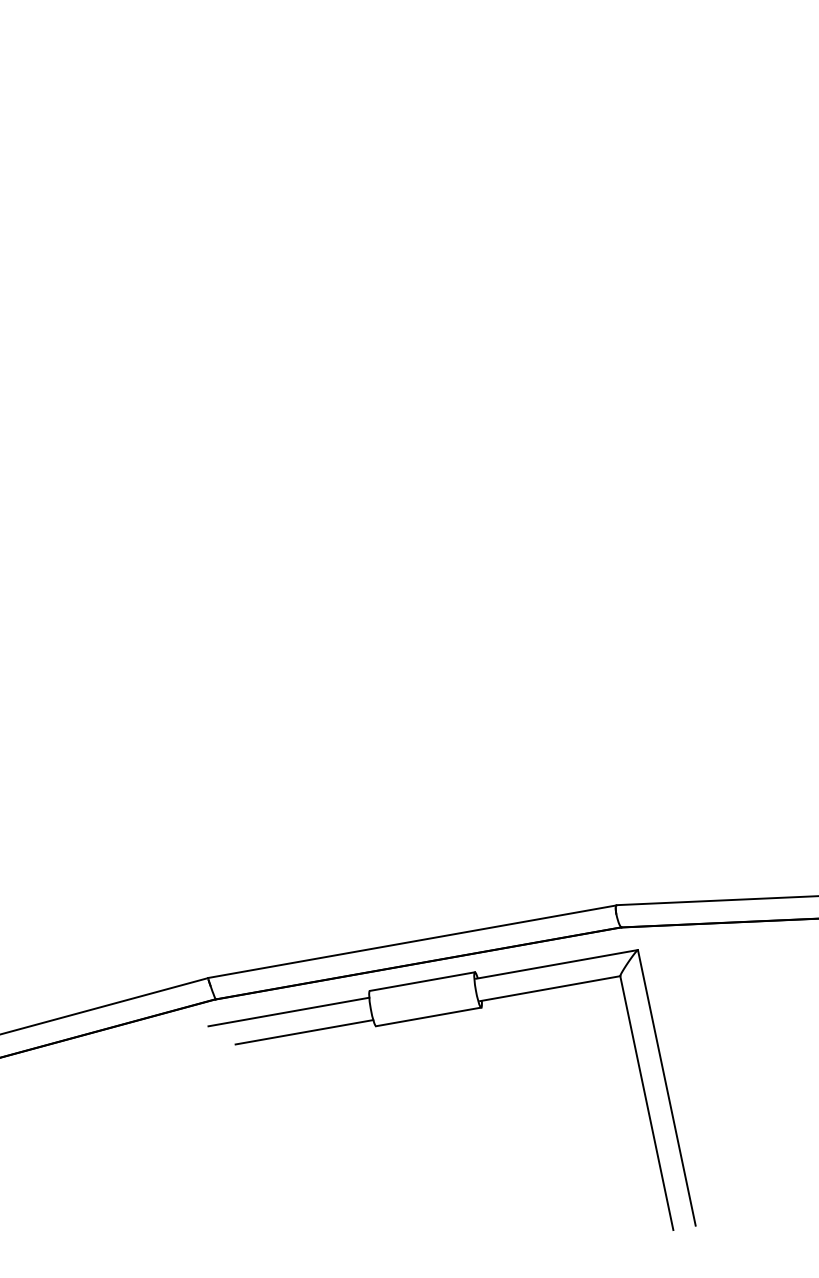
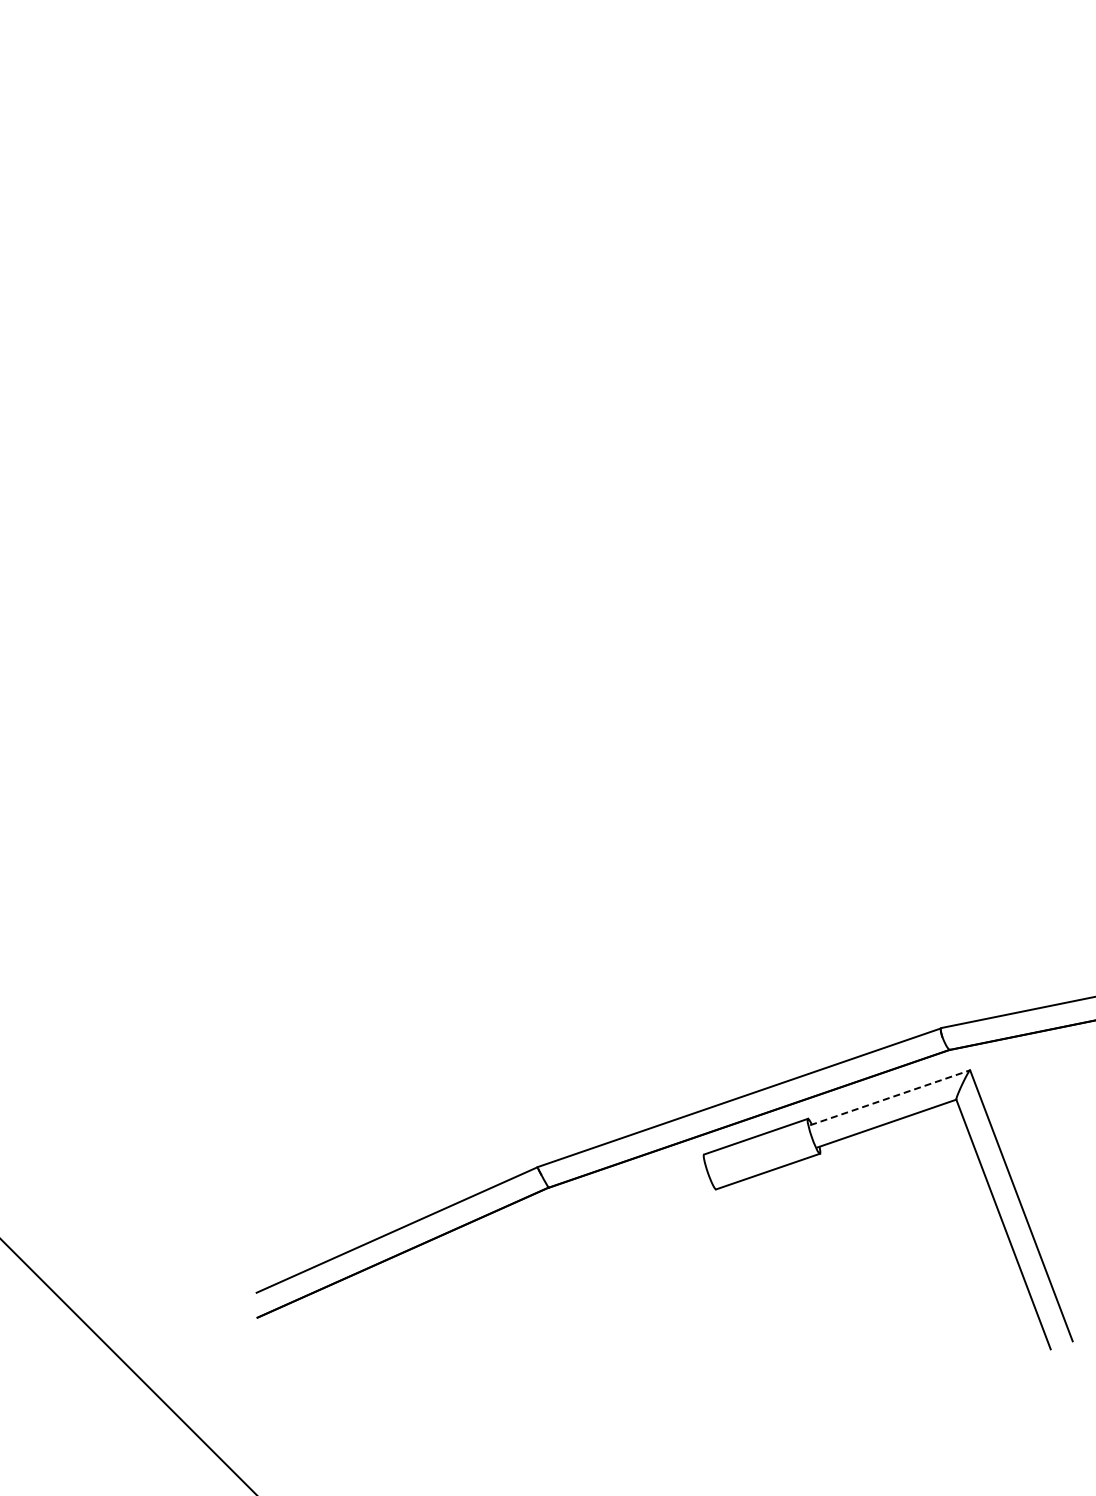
line: (557, 964) -> (890, 1097), solid -> dashed
line: (288, 1011) -> (624, 1188), removed
line: (304, 1031) -> (644, 1206), removed

